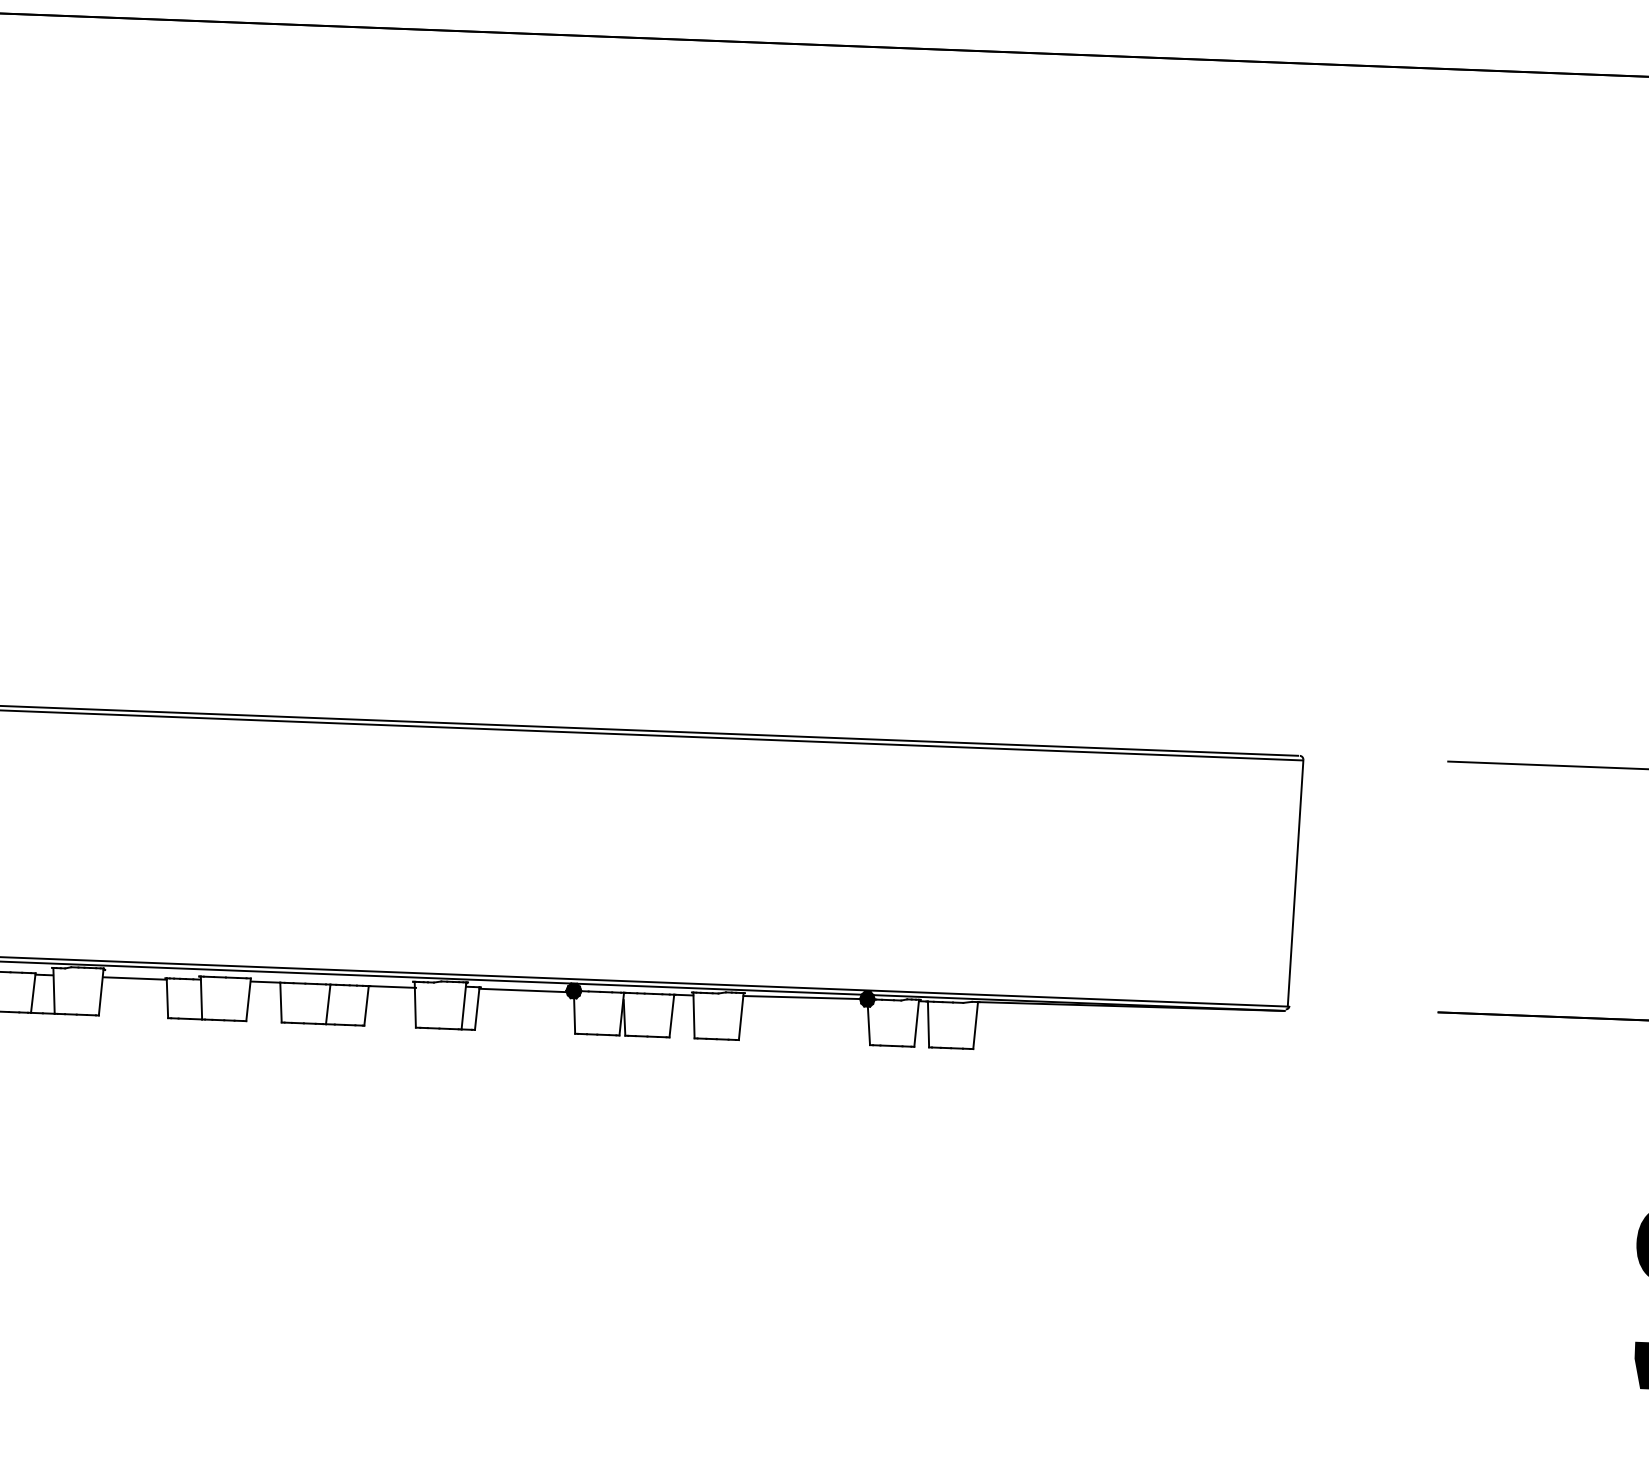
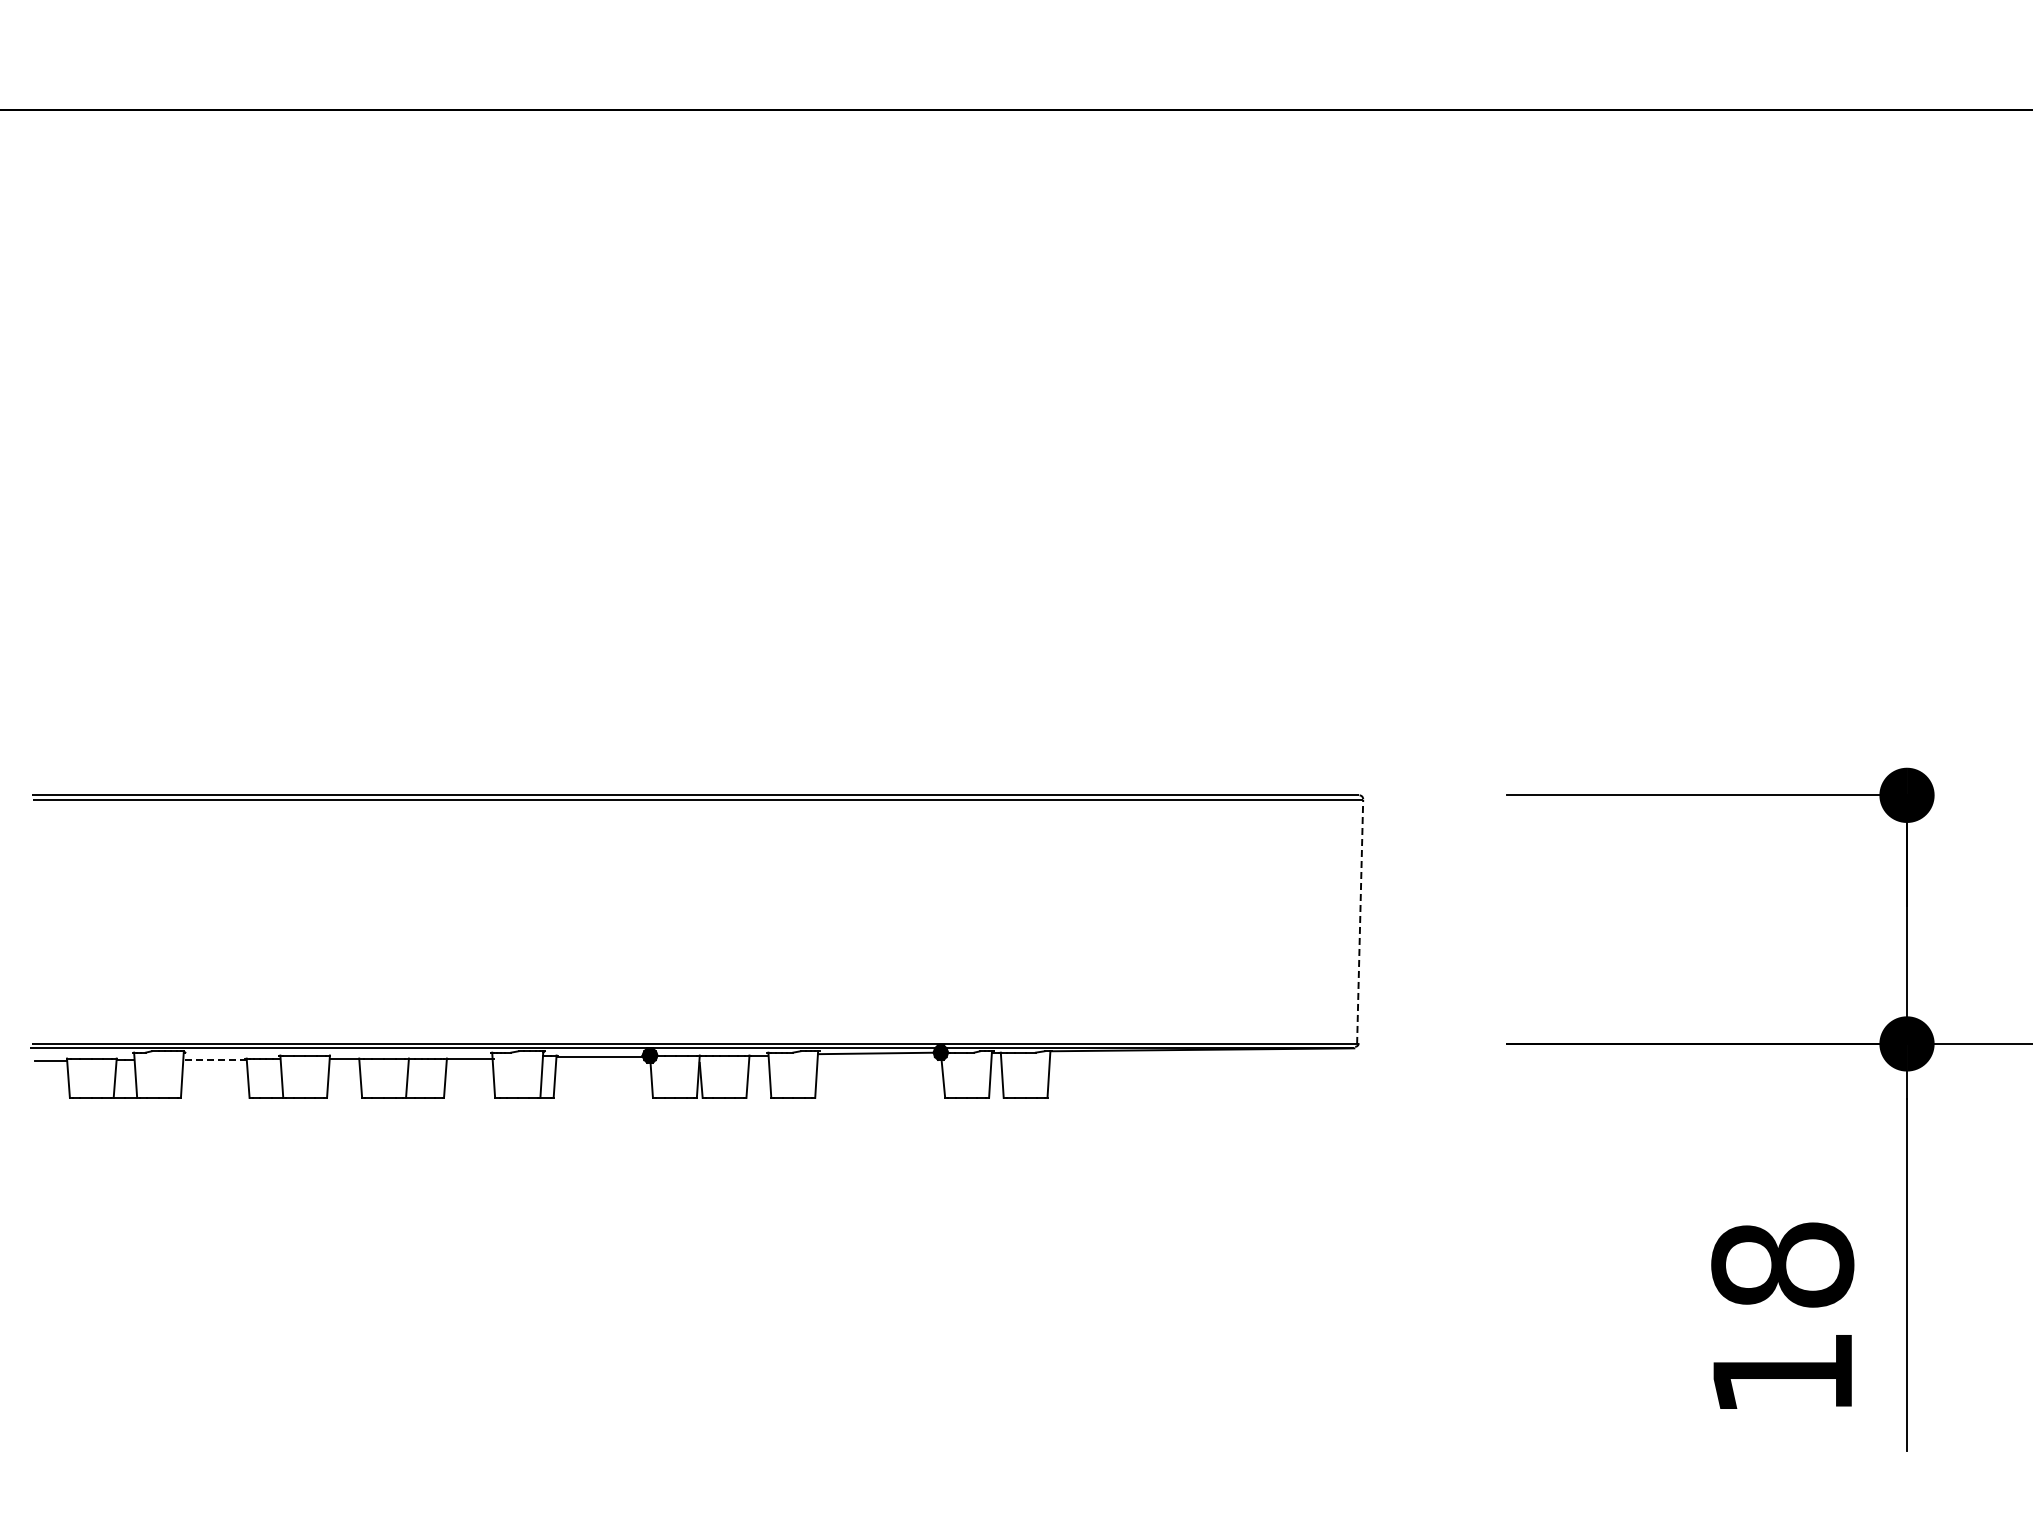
line: (1295, 883) -> (1360, 921), solid -> dashed
line: (134, 977) -> (214, 1059), solid -> dashed

